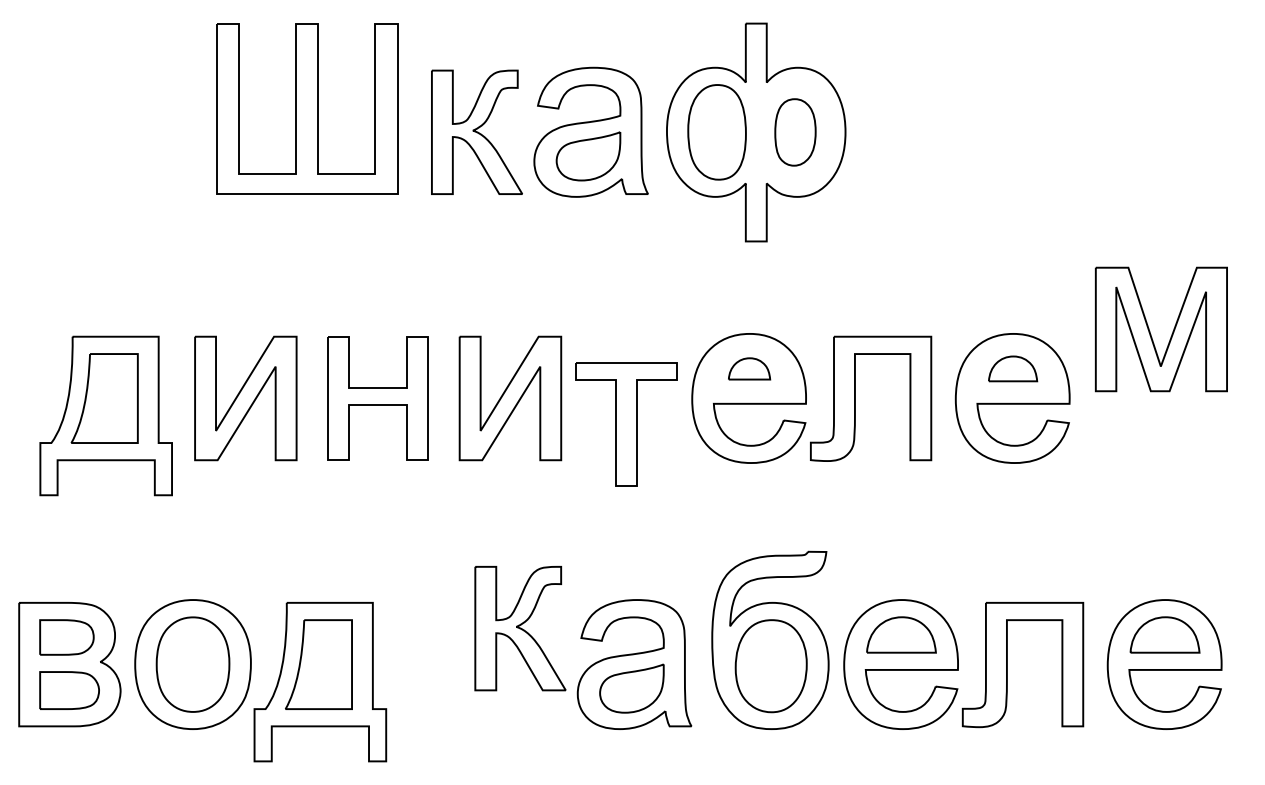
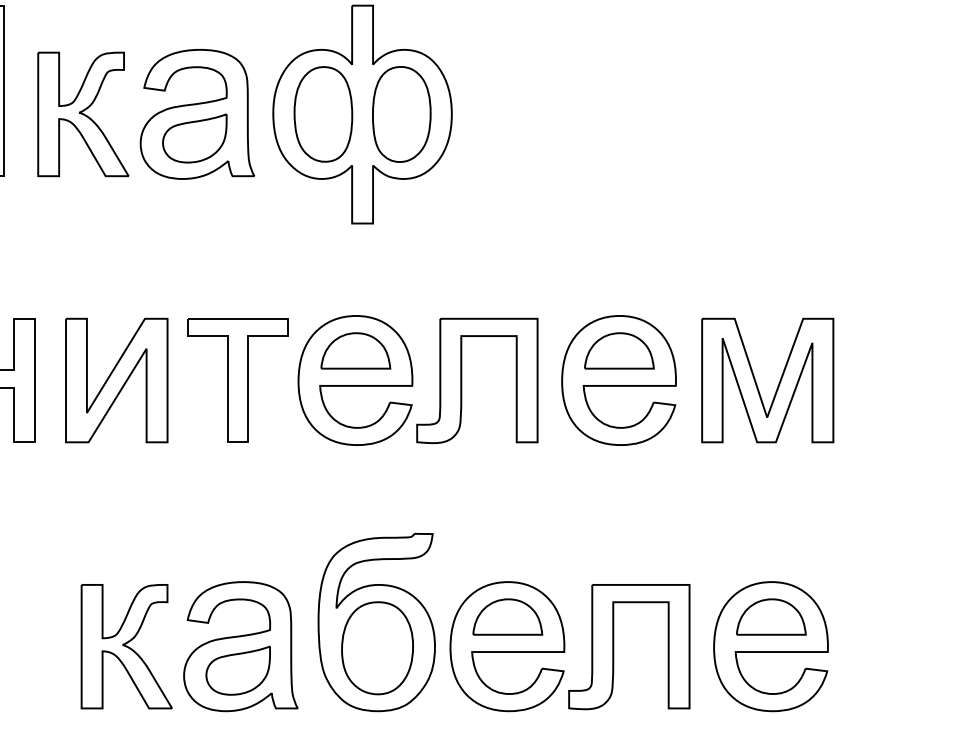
part: (795, 132) -> (401, 114), size x1.43
part: (1150, 331) -> (756, 382), moved
part: (749, 368) -> (355, 350), size x1.67
part: (1012, 368) -> (618, 350), size x1.43
part: (626, 424) -> (237, 380), moved
part: (520, 628) -> (126, 646), moved

